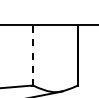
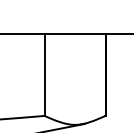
line: (33, 54) -> (45, 73), dashed -> solid

